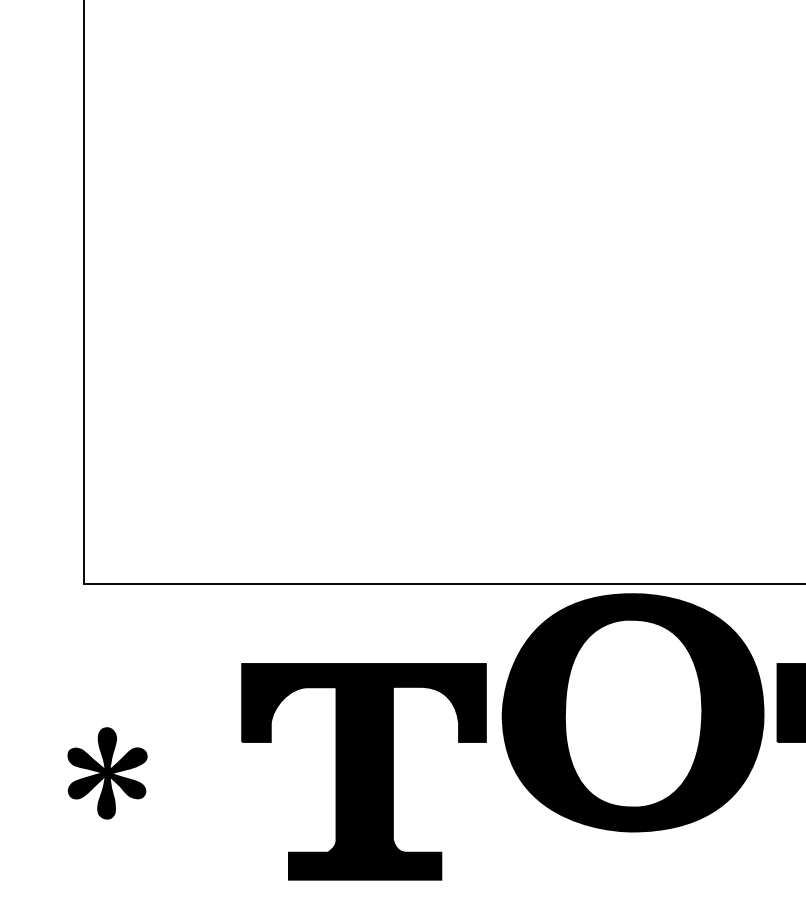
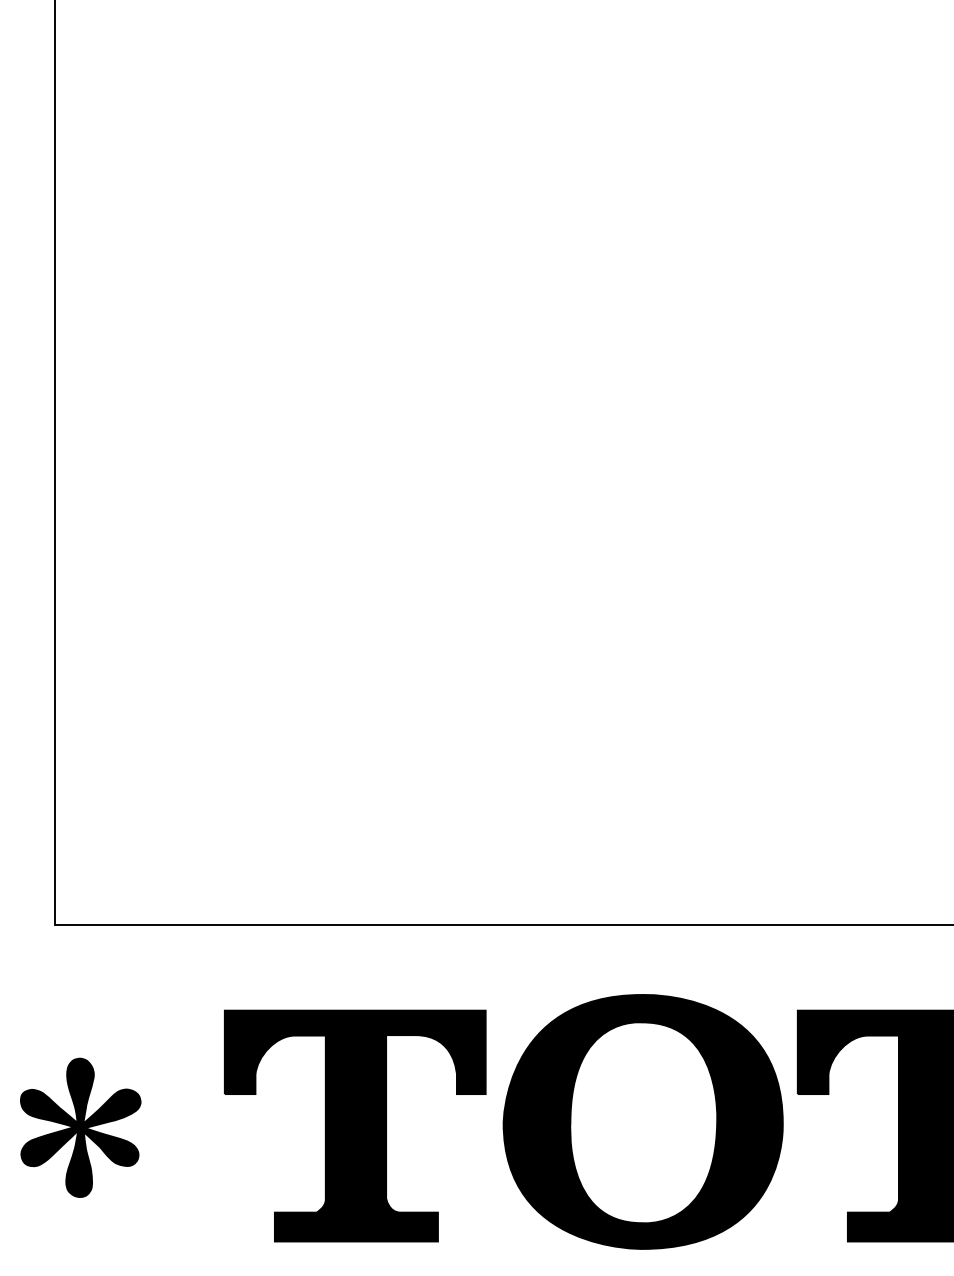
part: (632, 712) -> (642, 1121), moved
part: (107, 773) -> (80, 1127), size x1.43

